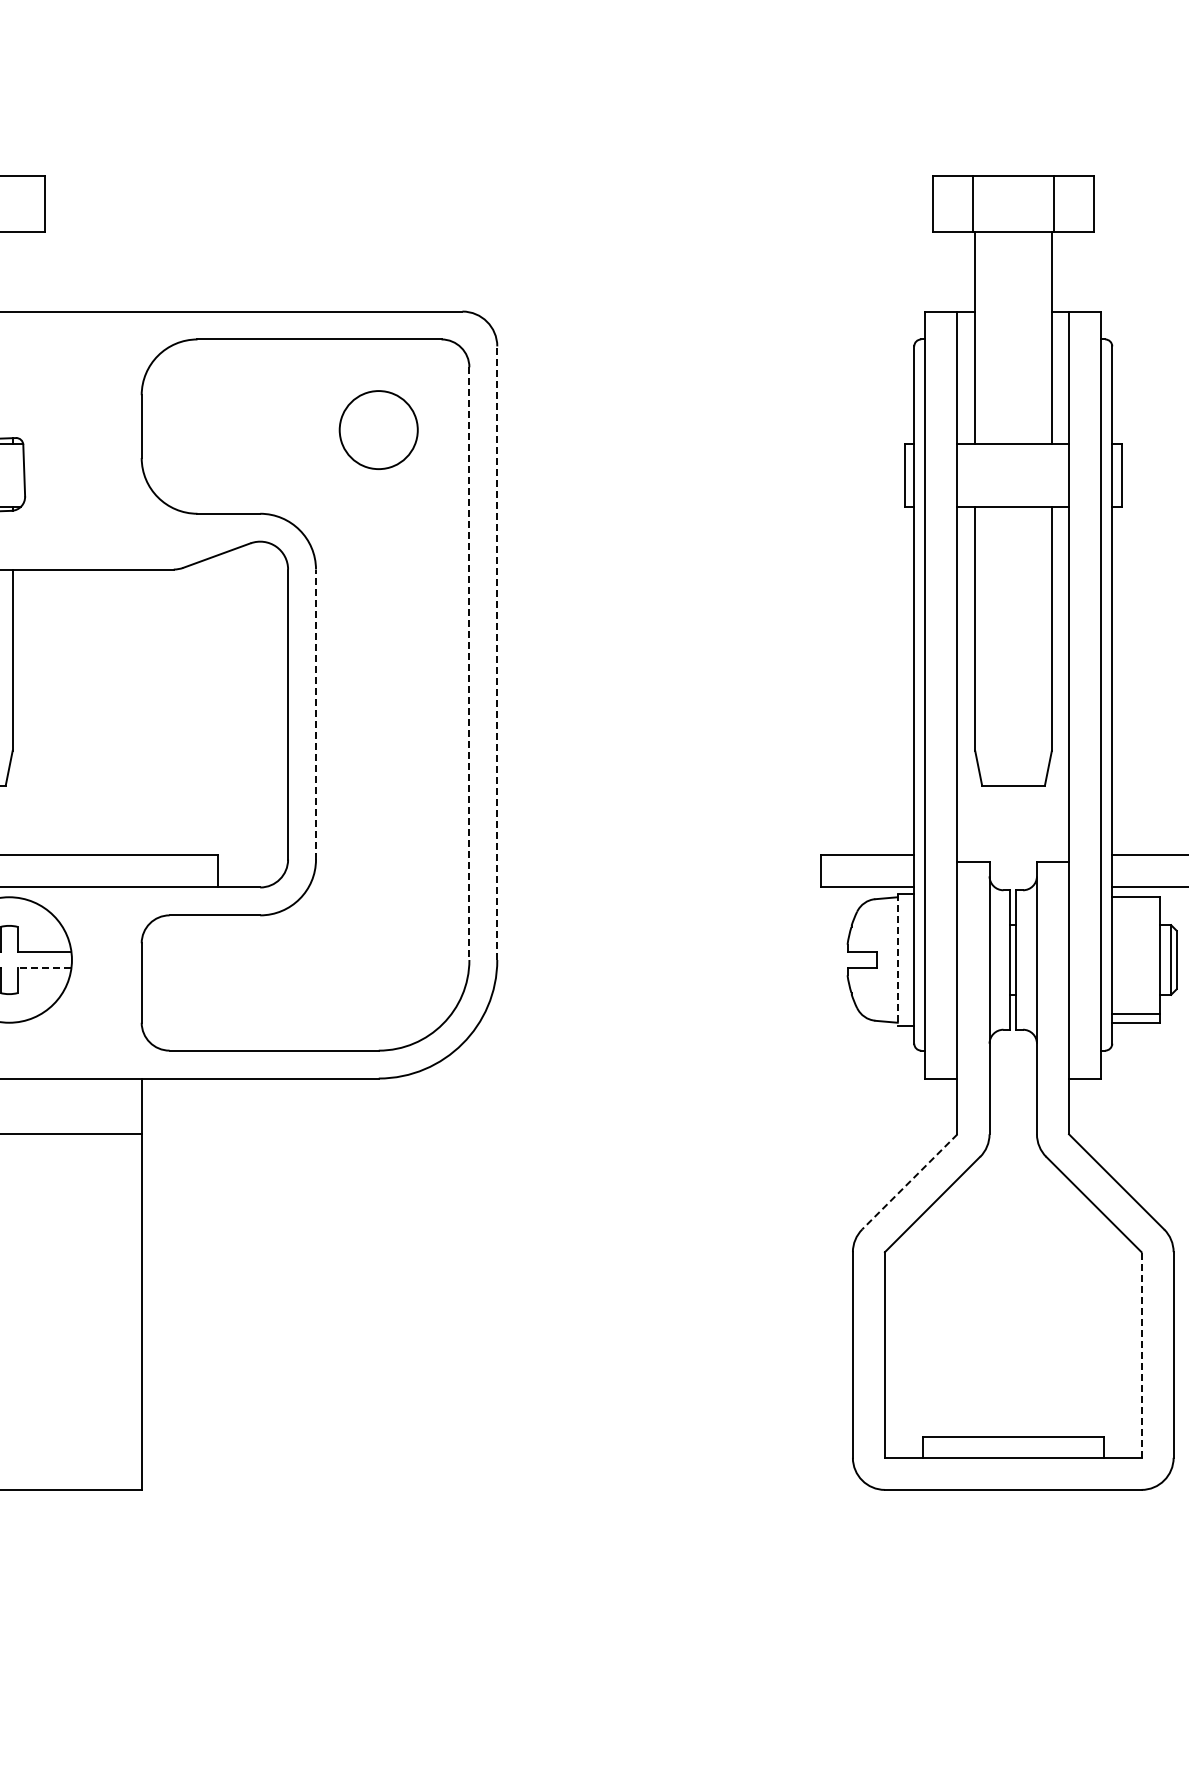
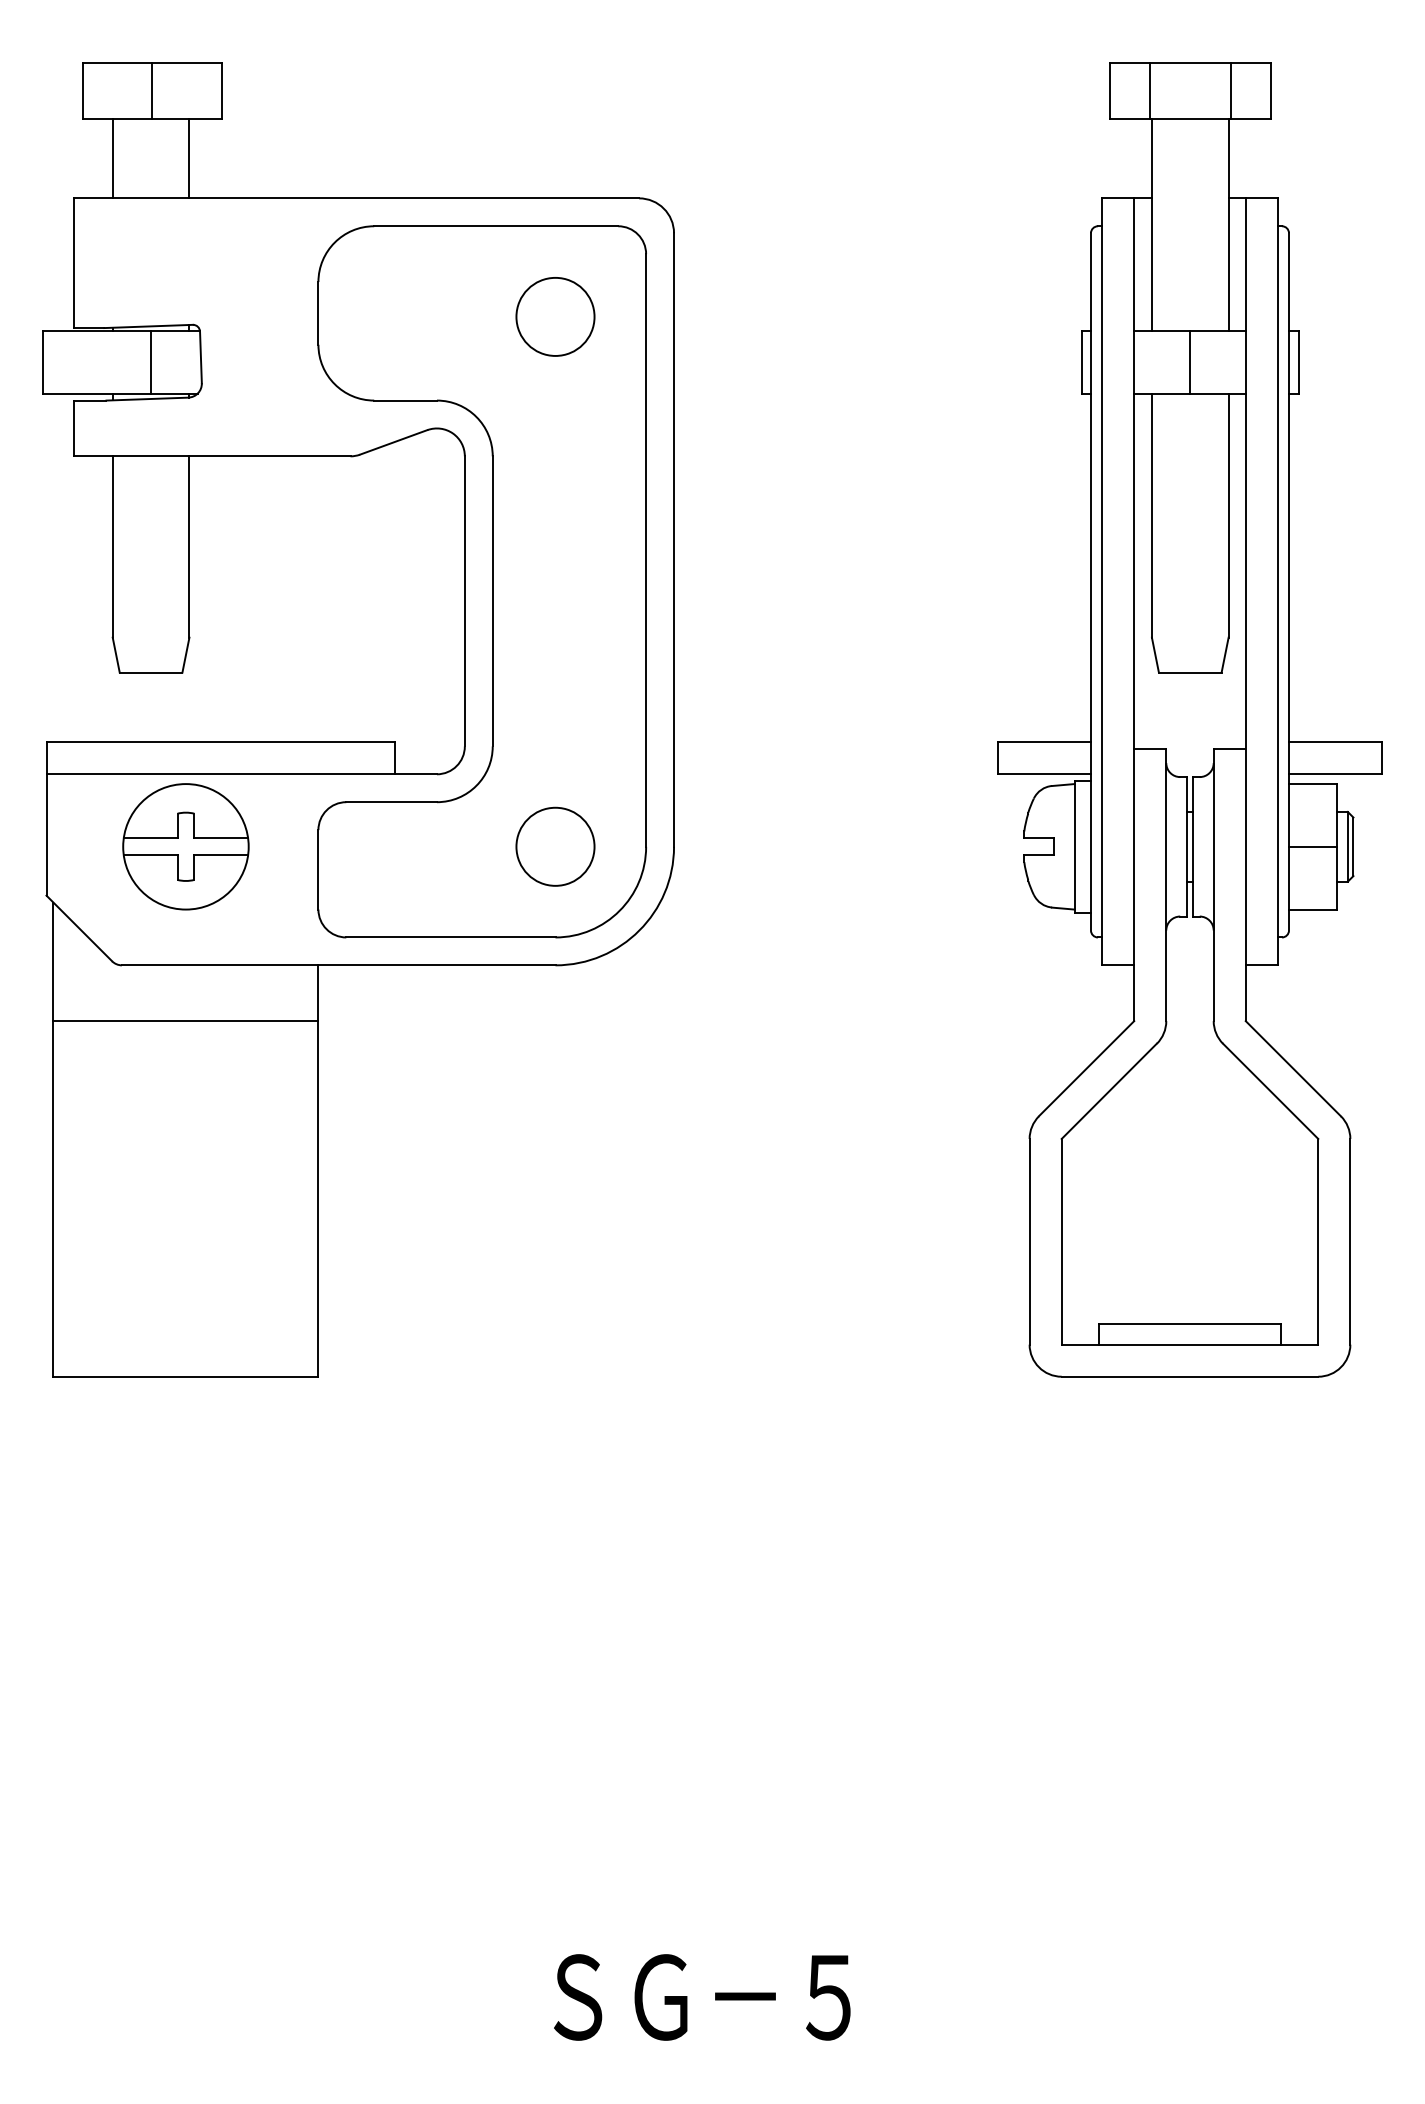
line: (12, 271) -> (189, 158), added
line: (1013, 474) -> (1190, 361), added
line: (497, 653) -> (674, 540), dashed -> solid
line: (469, 663) -> (646, 550), dashed -> solid
line: (315, 713) -> (492, 600), dashed -> solid
circle: (378, 959) -> (555, 846), added
line: (897, 960) -> (1074, 847), dashed -> solid
line: (44, 968) -> (221, 855), dashed -> solid
line: (1135, 1013) -> (1312, 846), moved
line: (909, 1182) -> (1086, 1069), dashed -> solid
line: (1141, 1354) -> (1318, 1241), dashed -> solid

